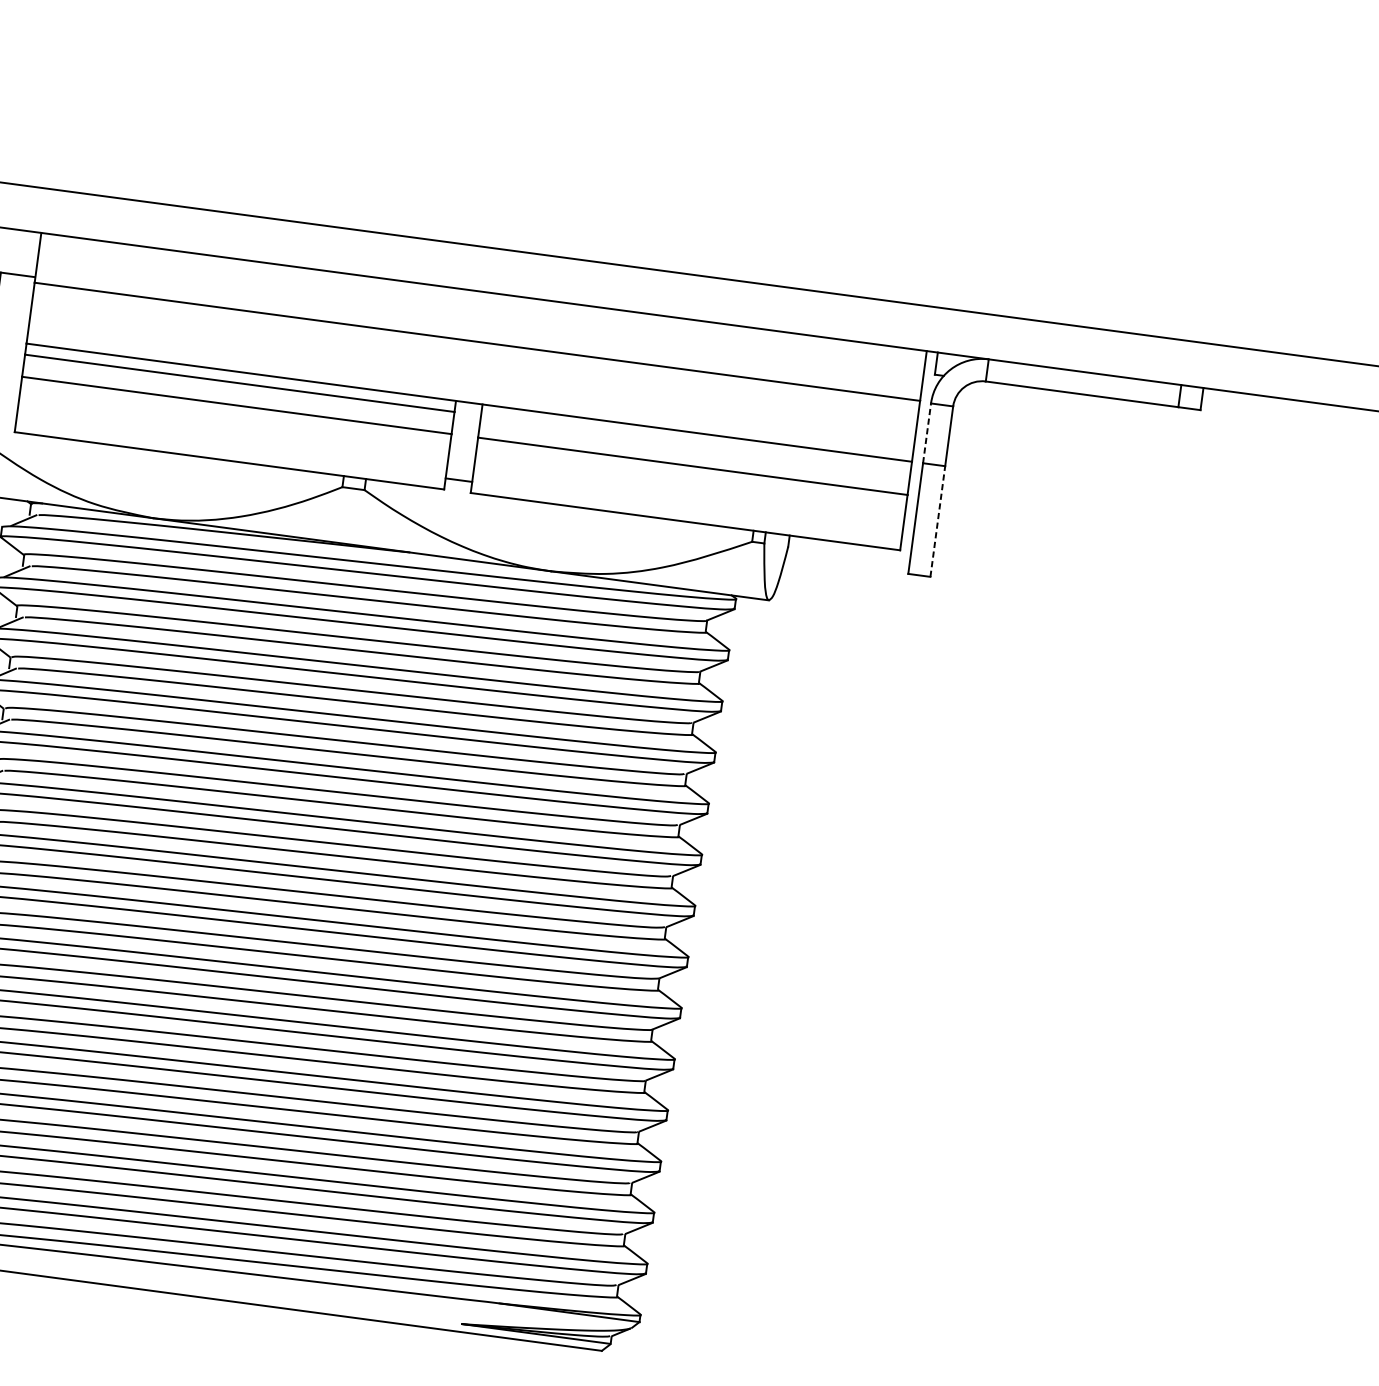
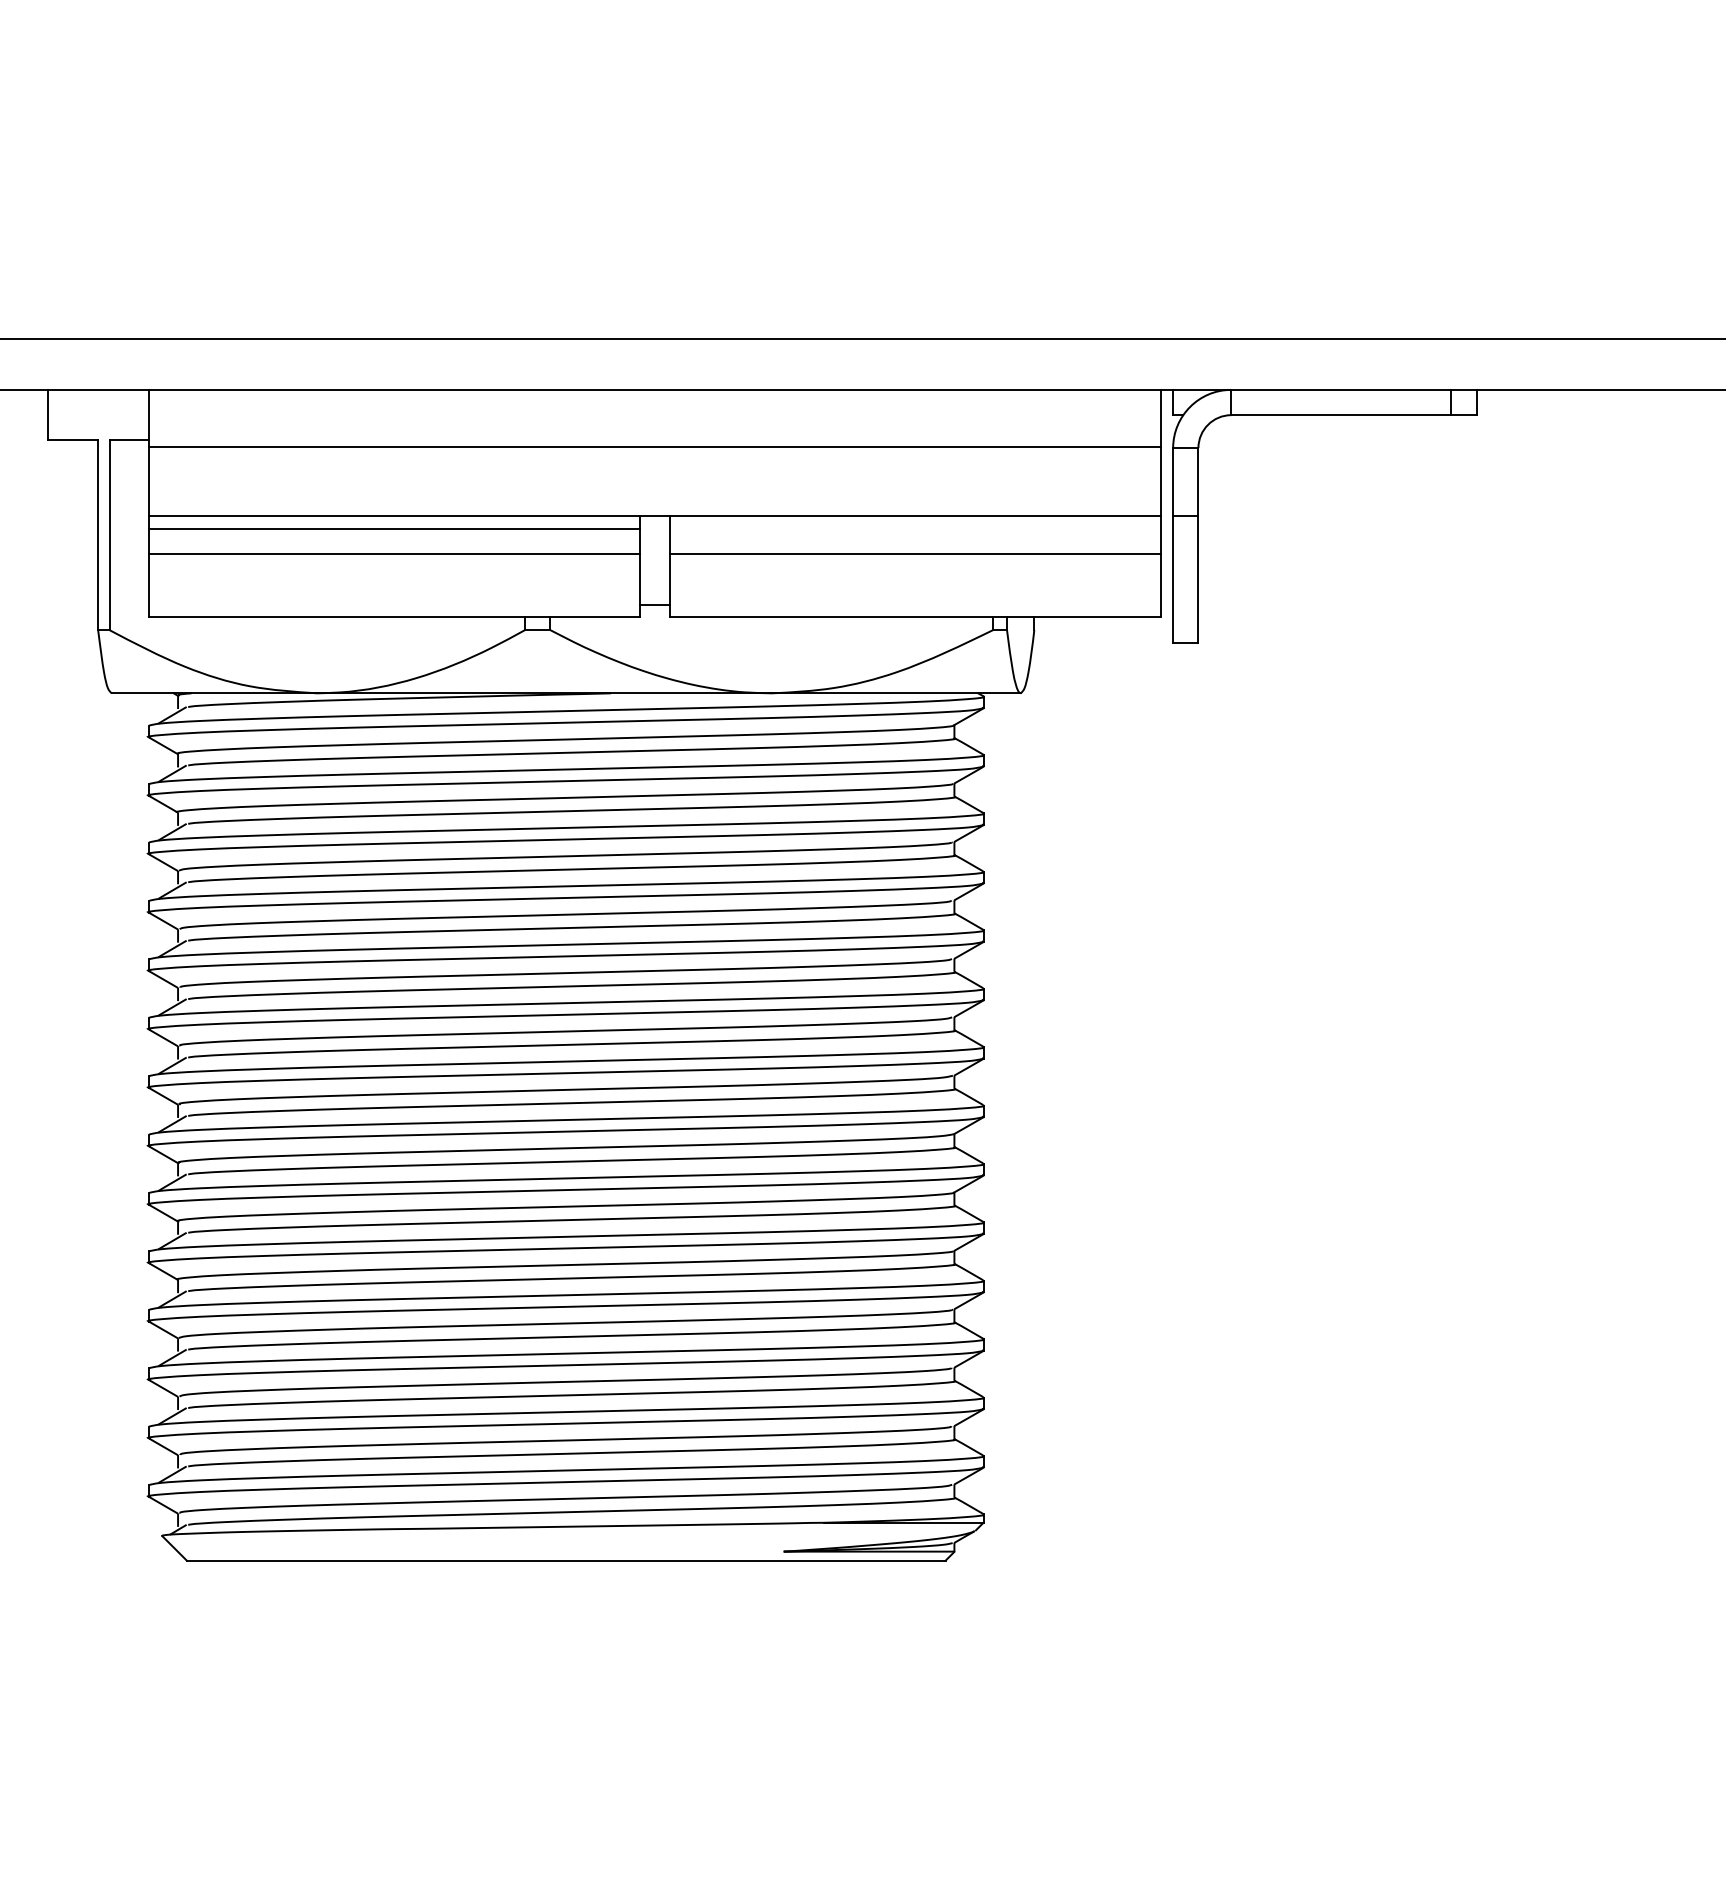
line: (927, 432) -> (1173, 481), dashed -> solid
line: (937, 521) -> (1198, 579), dashed -> solid

